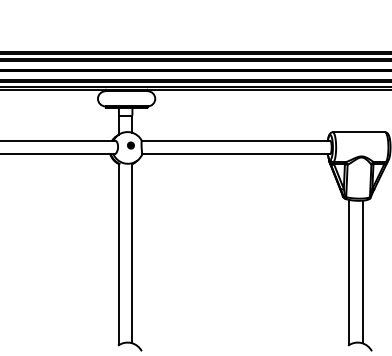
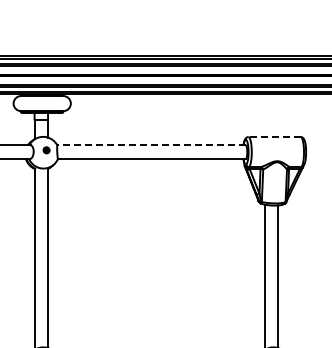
line: (358, 132) -> (274, 137), solid -> dashed
line: (235, 140) -> (151, 145), solid -> dashed

